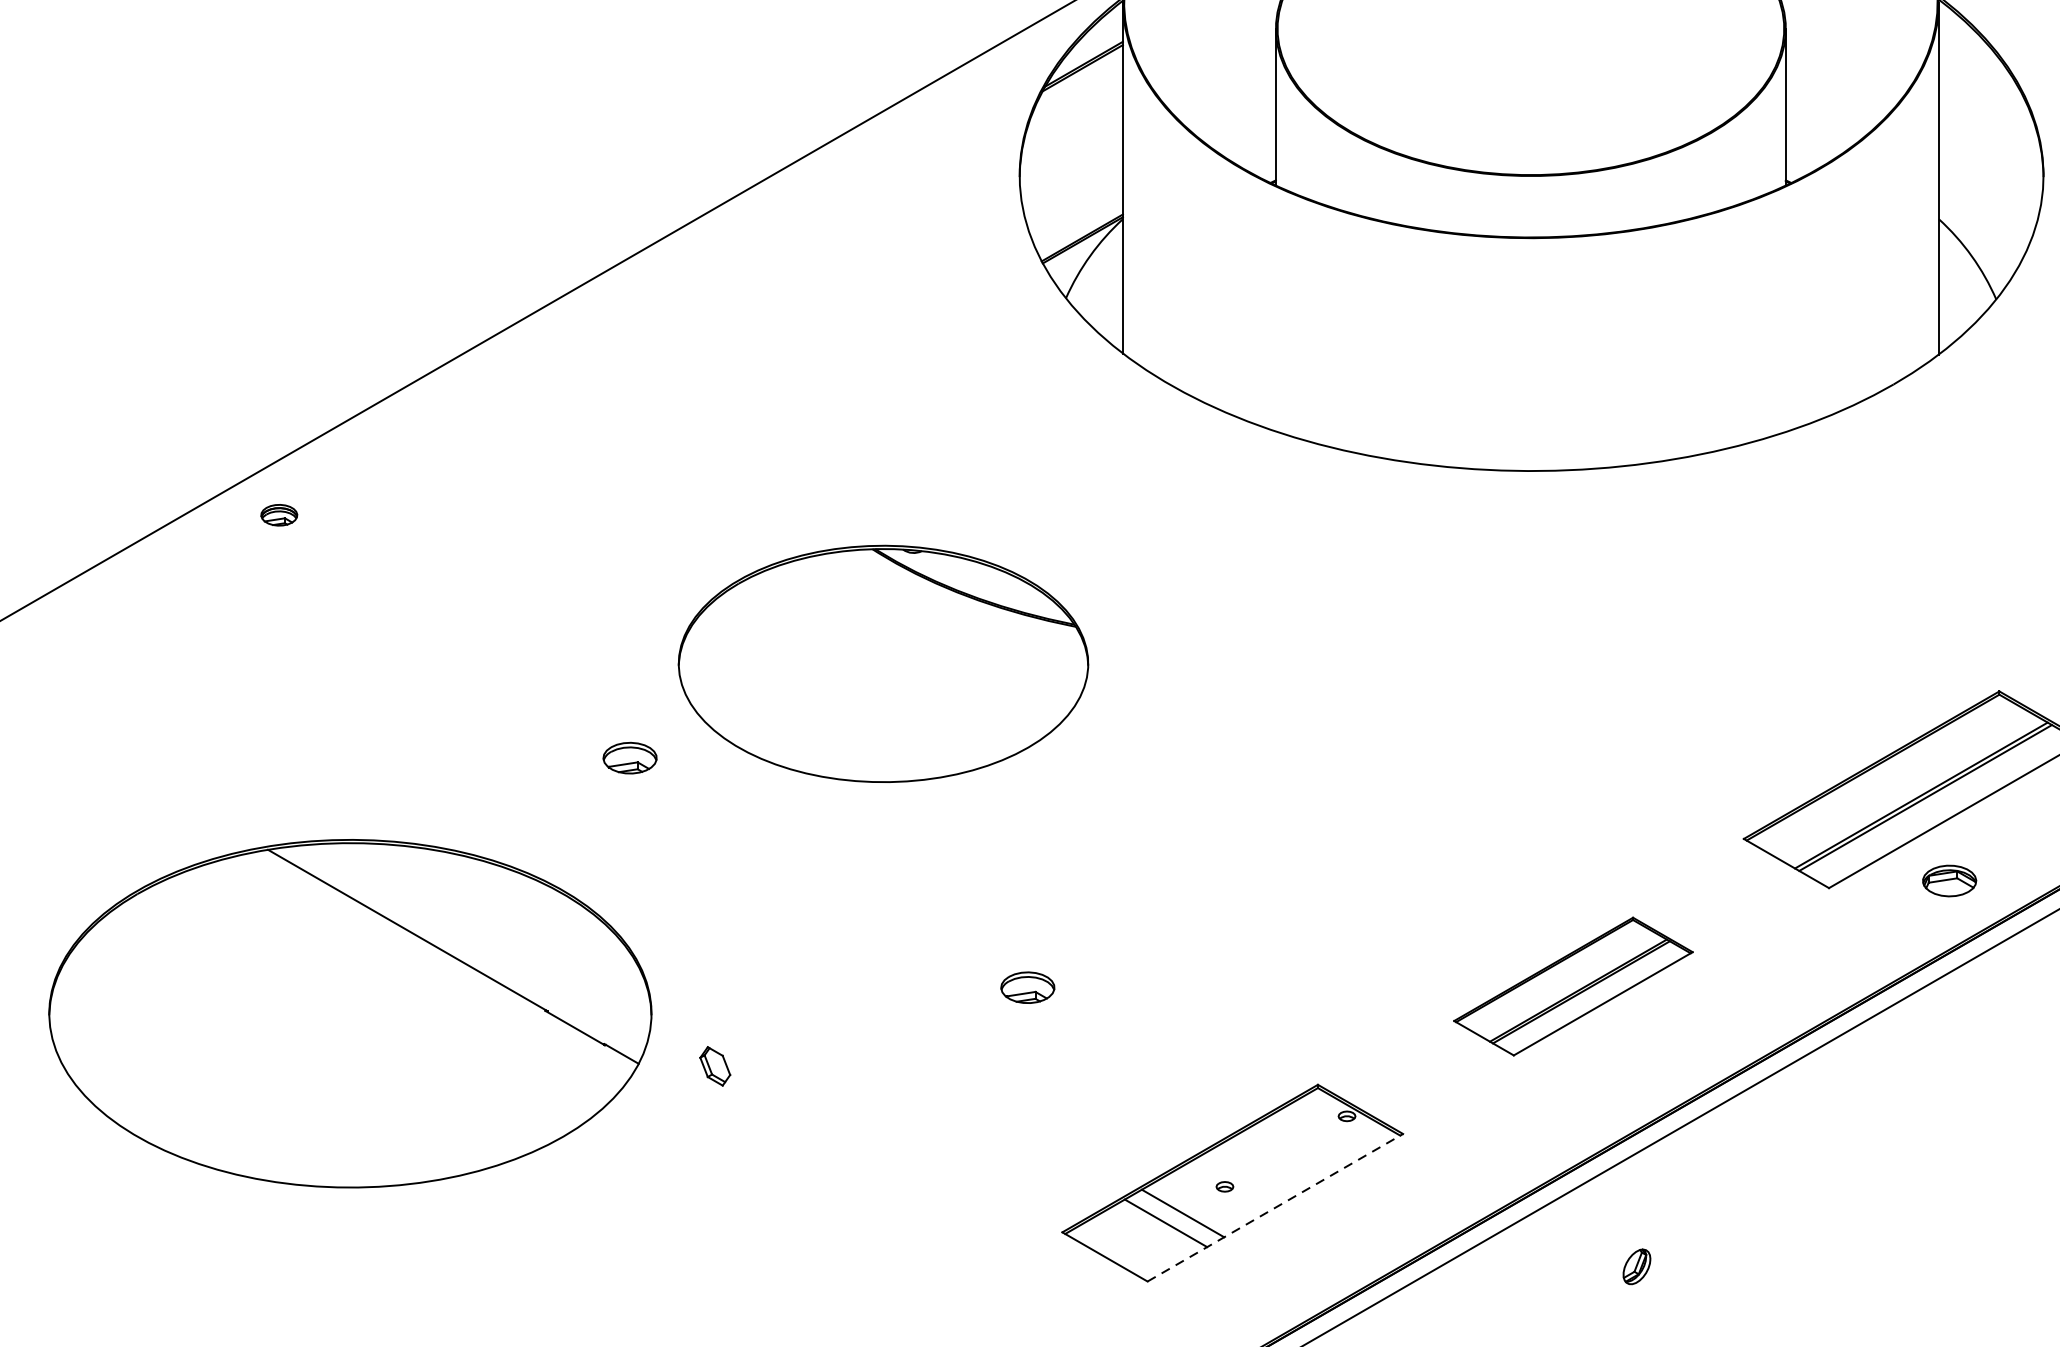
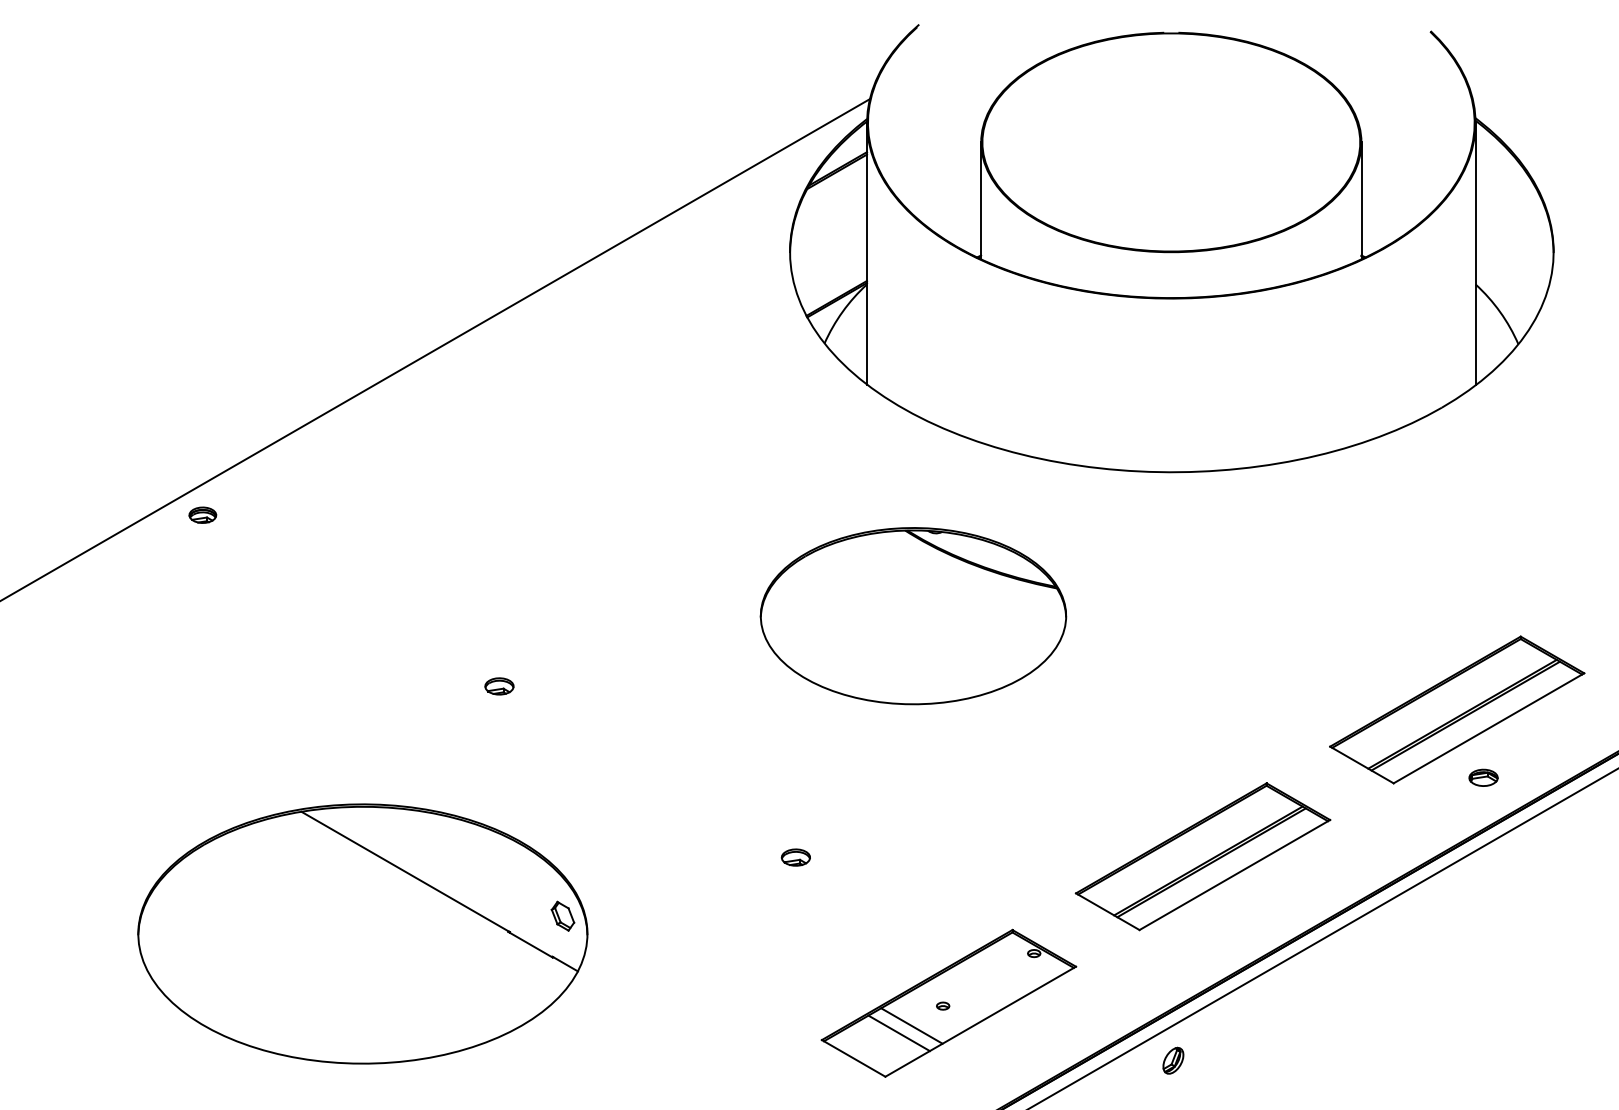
part: (278, 514) -> (202, 514), moved
part: (883, 664) -> (913, 616), moved
part: (630, 758) -> (499, 686), size x0.71
part: (1949, 880) -> (1483, 777), size x0.71
part: (1572, 986) -> (1202, 856), size x1.43
part: (1026, 987) -> (795, 857), size x0.71
part: (349, 1013) -> (362, 933), moved
line: (1276, 1207) -> (981, 1021), dashed -> solid
part: (1637, 1266) -> (1173, 1060), moved

